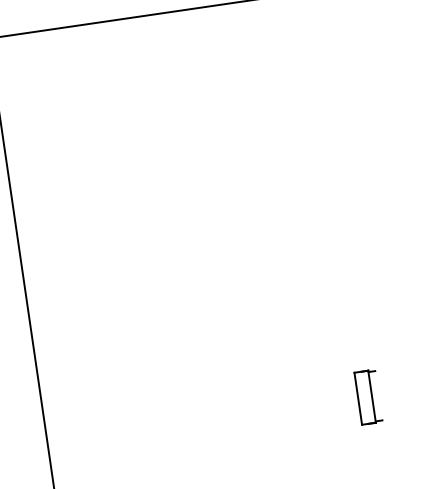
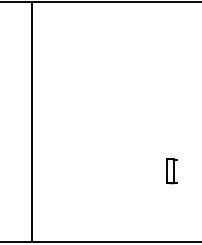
part: (367, 398) -> (171, 171), moved

